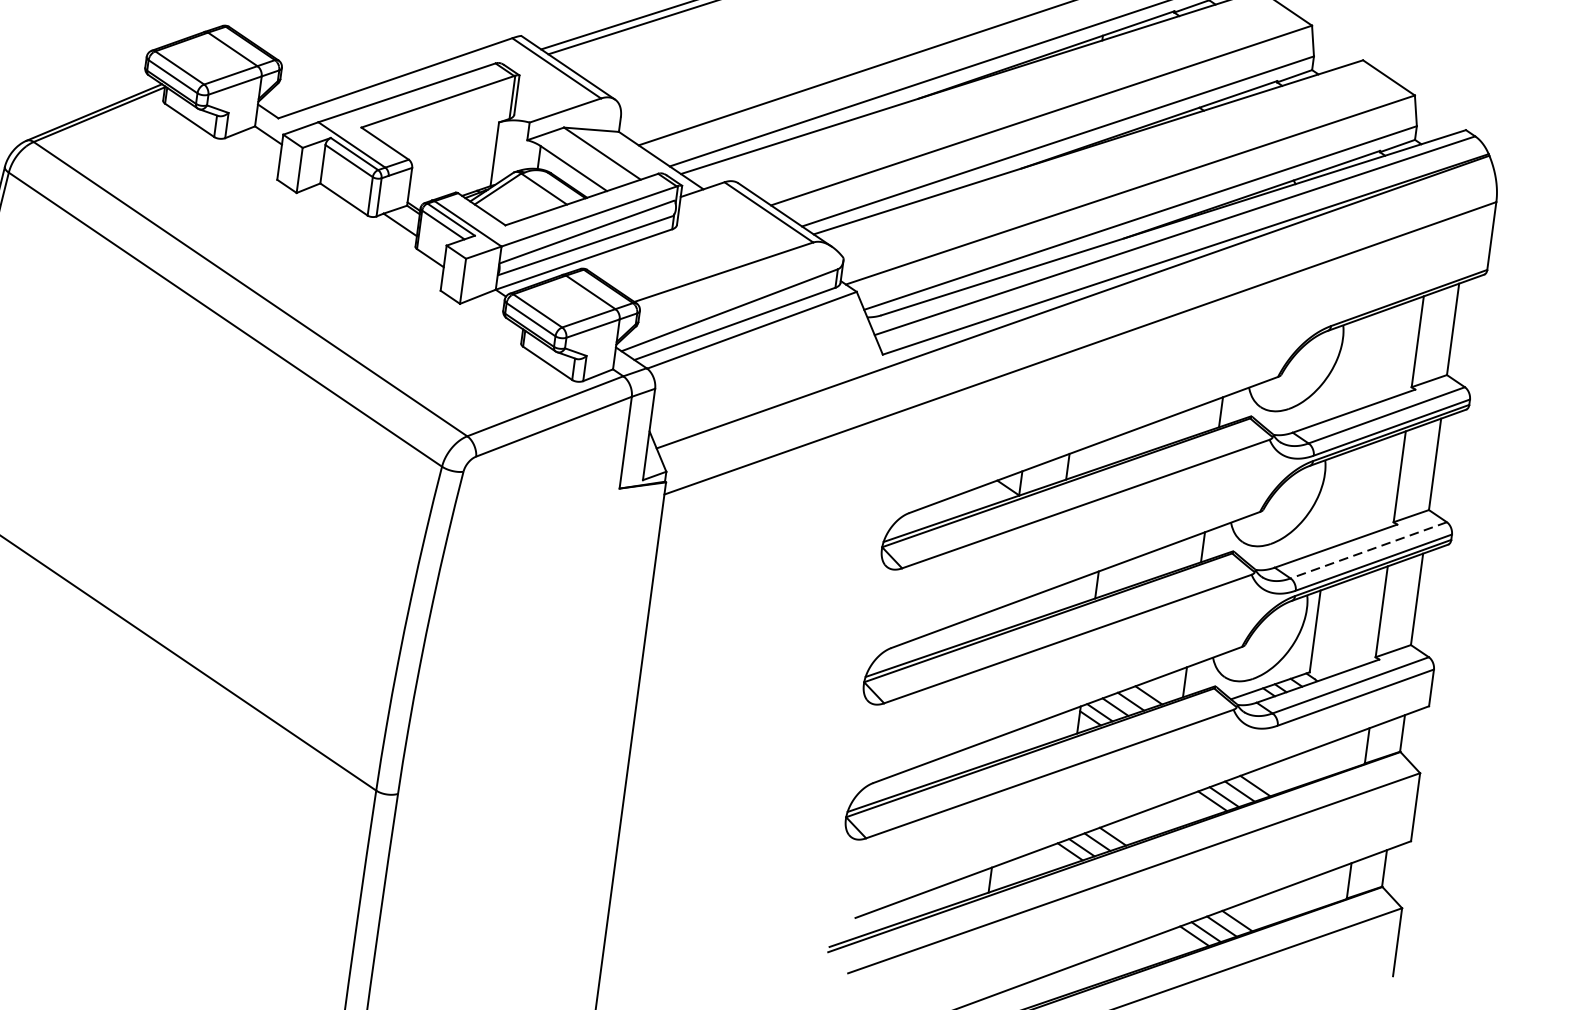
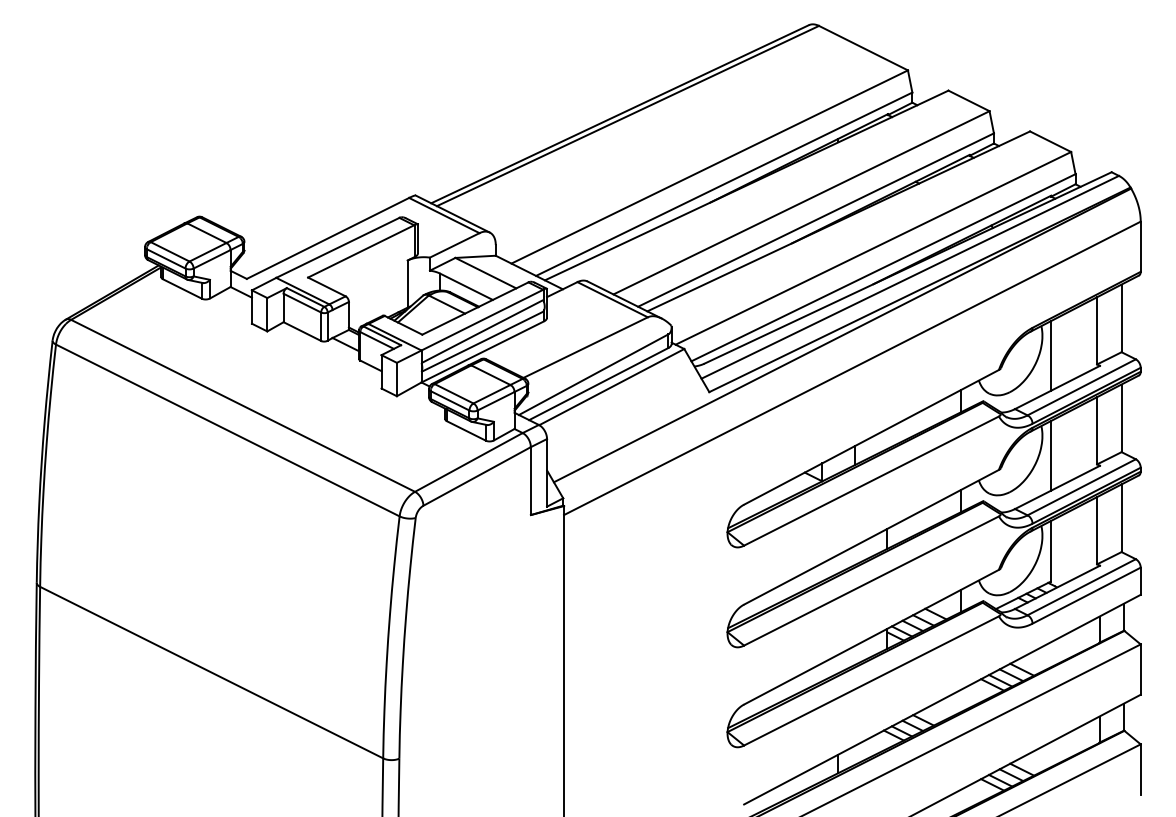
line: (1350, 368) -> (1050, 356), added
line: (1332, 501) -> (1050, 455), added
line: (1368, 550) -> (1081, 487), dashed -> solid

